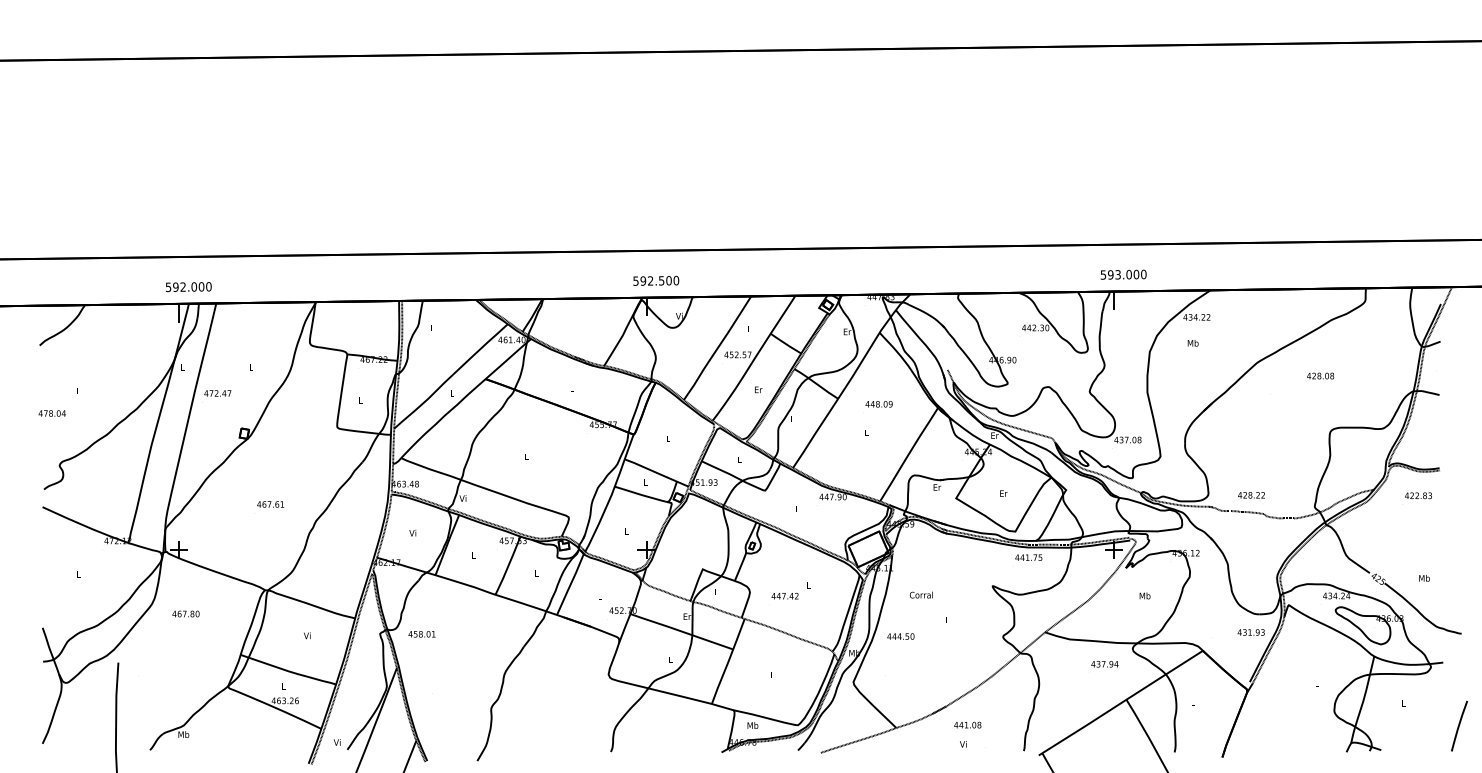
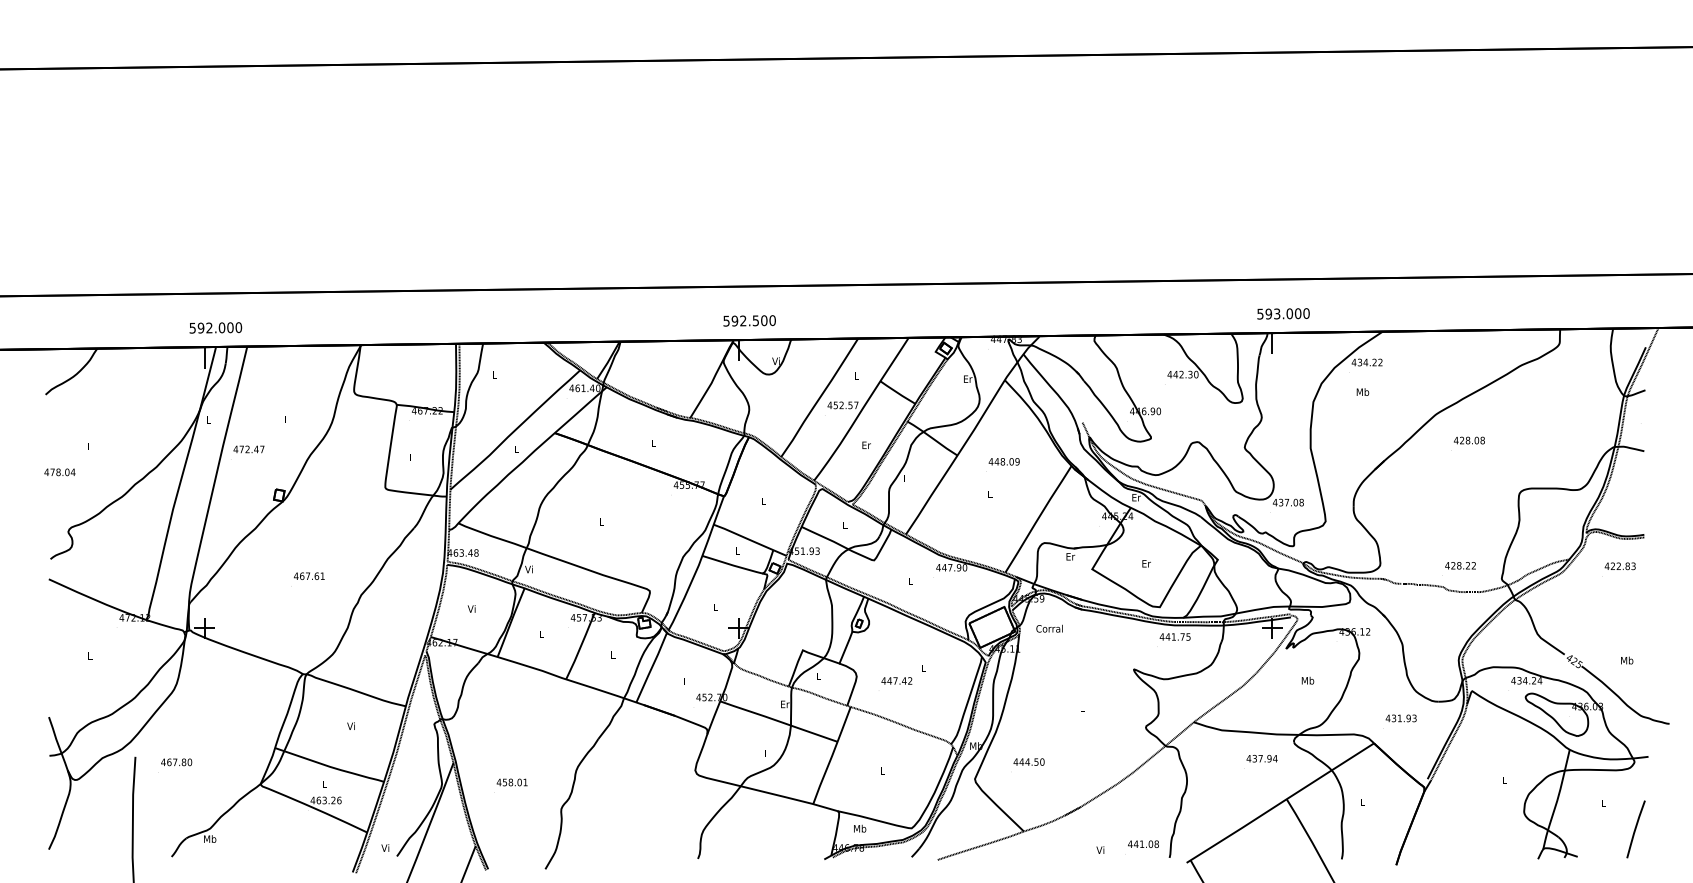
text: (1320, 375) -> (1469, 440), moved
text: (1251, 495) -> (1460, 565), moved
text: (921, 594) -> (1049, 628), moved
text: (185, 614) -> (176, 762), moved
text: (1250, 632) -> (1400, 718), moved
text: (421, 634) -> (511, 782), moved
text: (900, 636) -> (1028, 761), moved
text: (967, 724) -> (1143, 843), moved
line: (1458, 726) -> (1635, 829), moved

